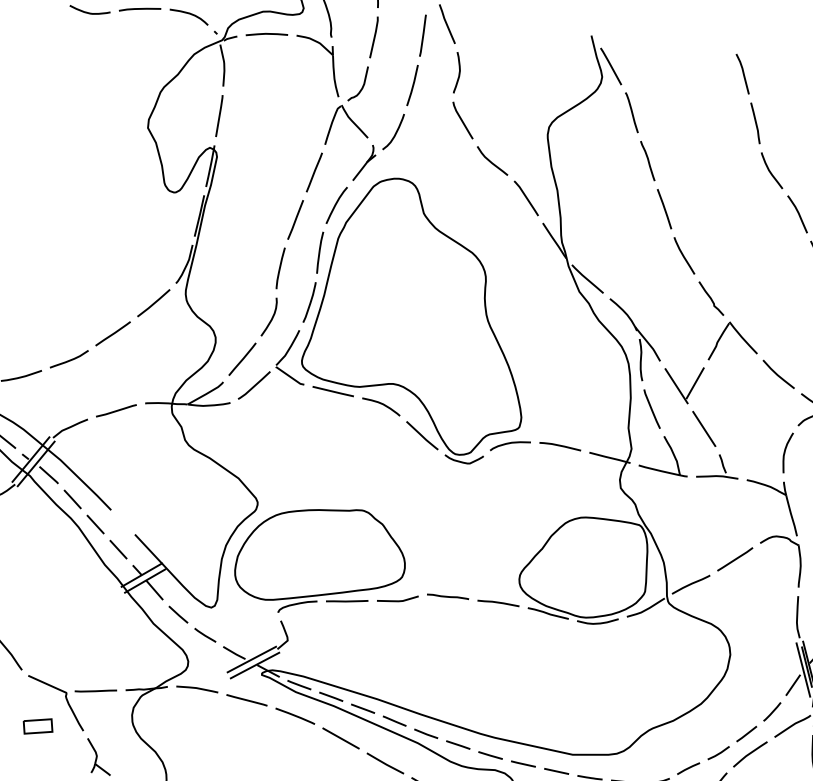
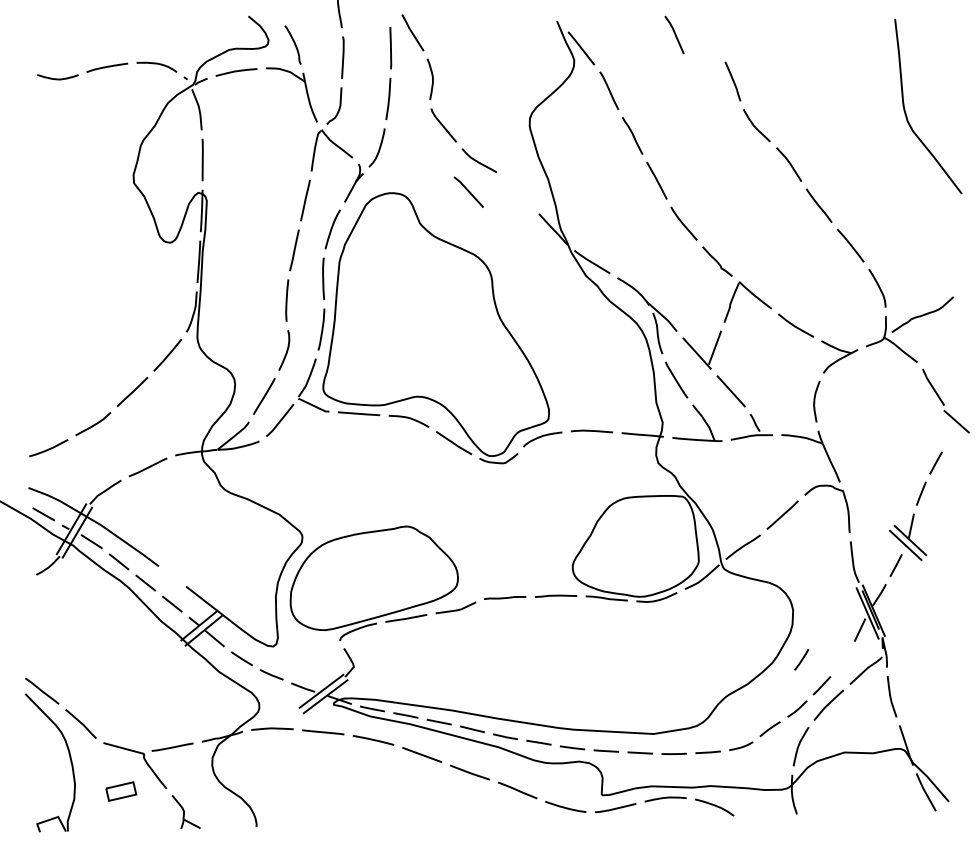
line: (742, 73) -> (674, 34), moved
line: (526, 197) -> (468, 191), moved
line: (772, 711) -> (801, 659), moved

